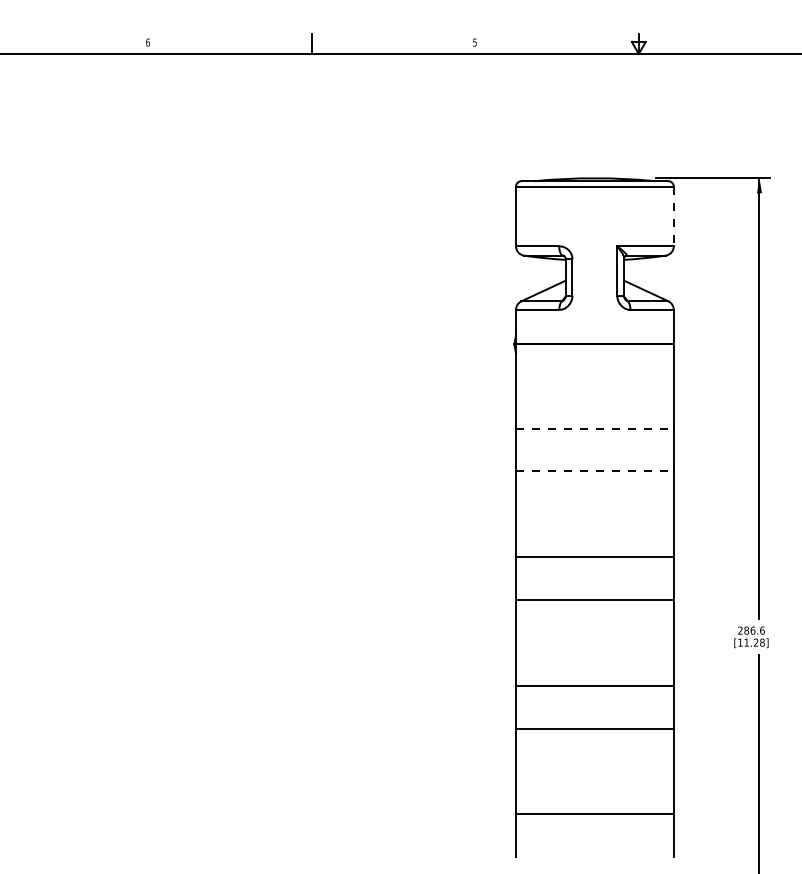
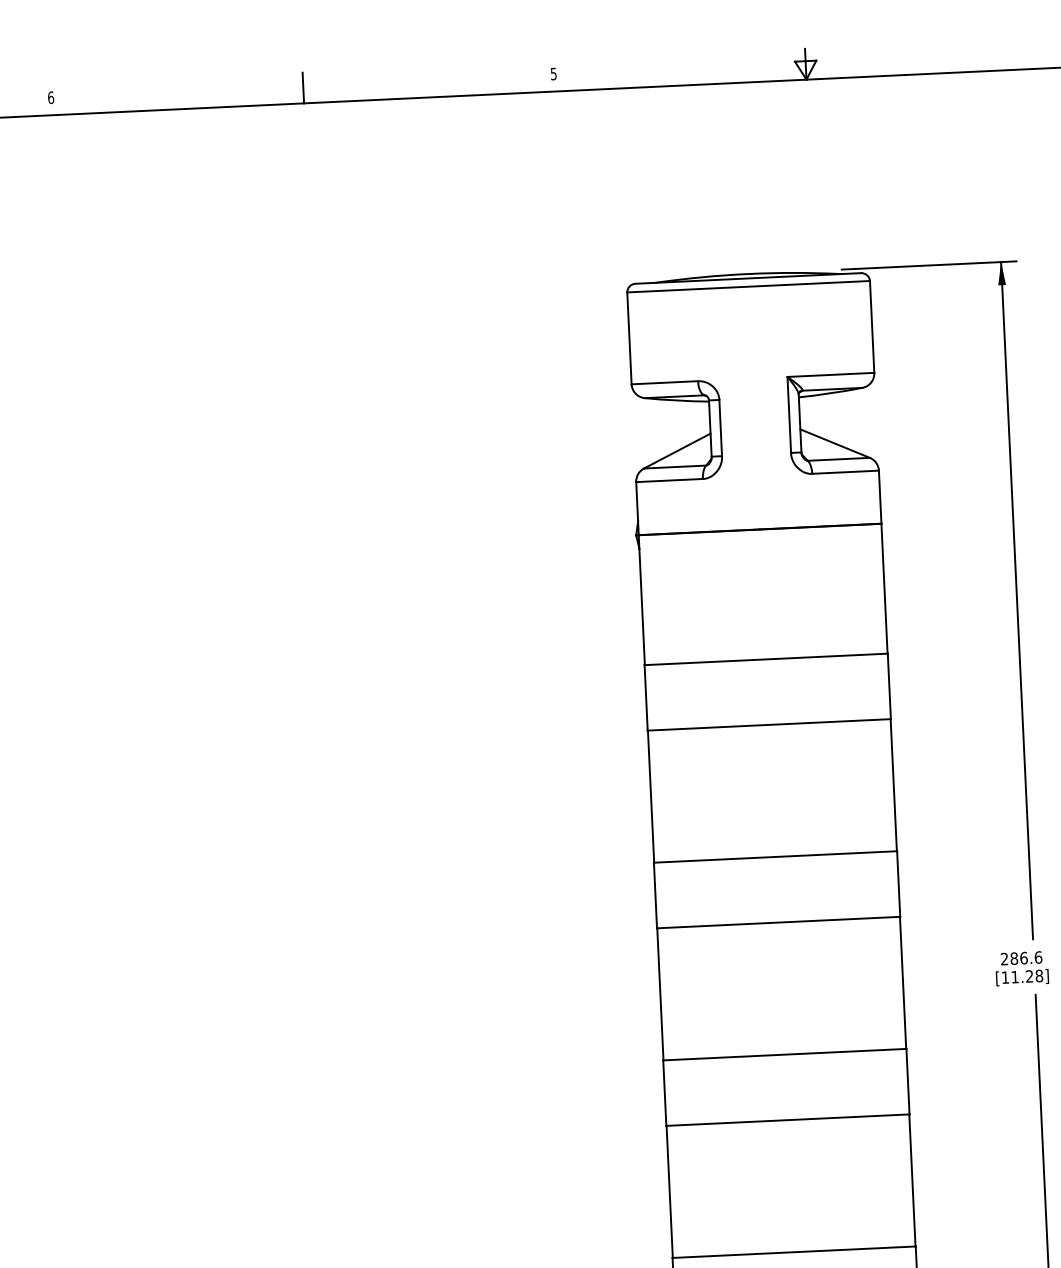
line: (673, 216) -> (871, 327), dashed -> solid
line: (595, 428) -> (767, 658), dashed -> solid
line: (595, 471) -> (770, 724), dashed -> solid

